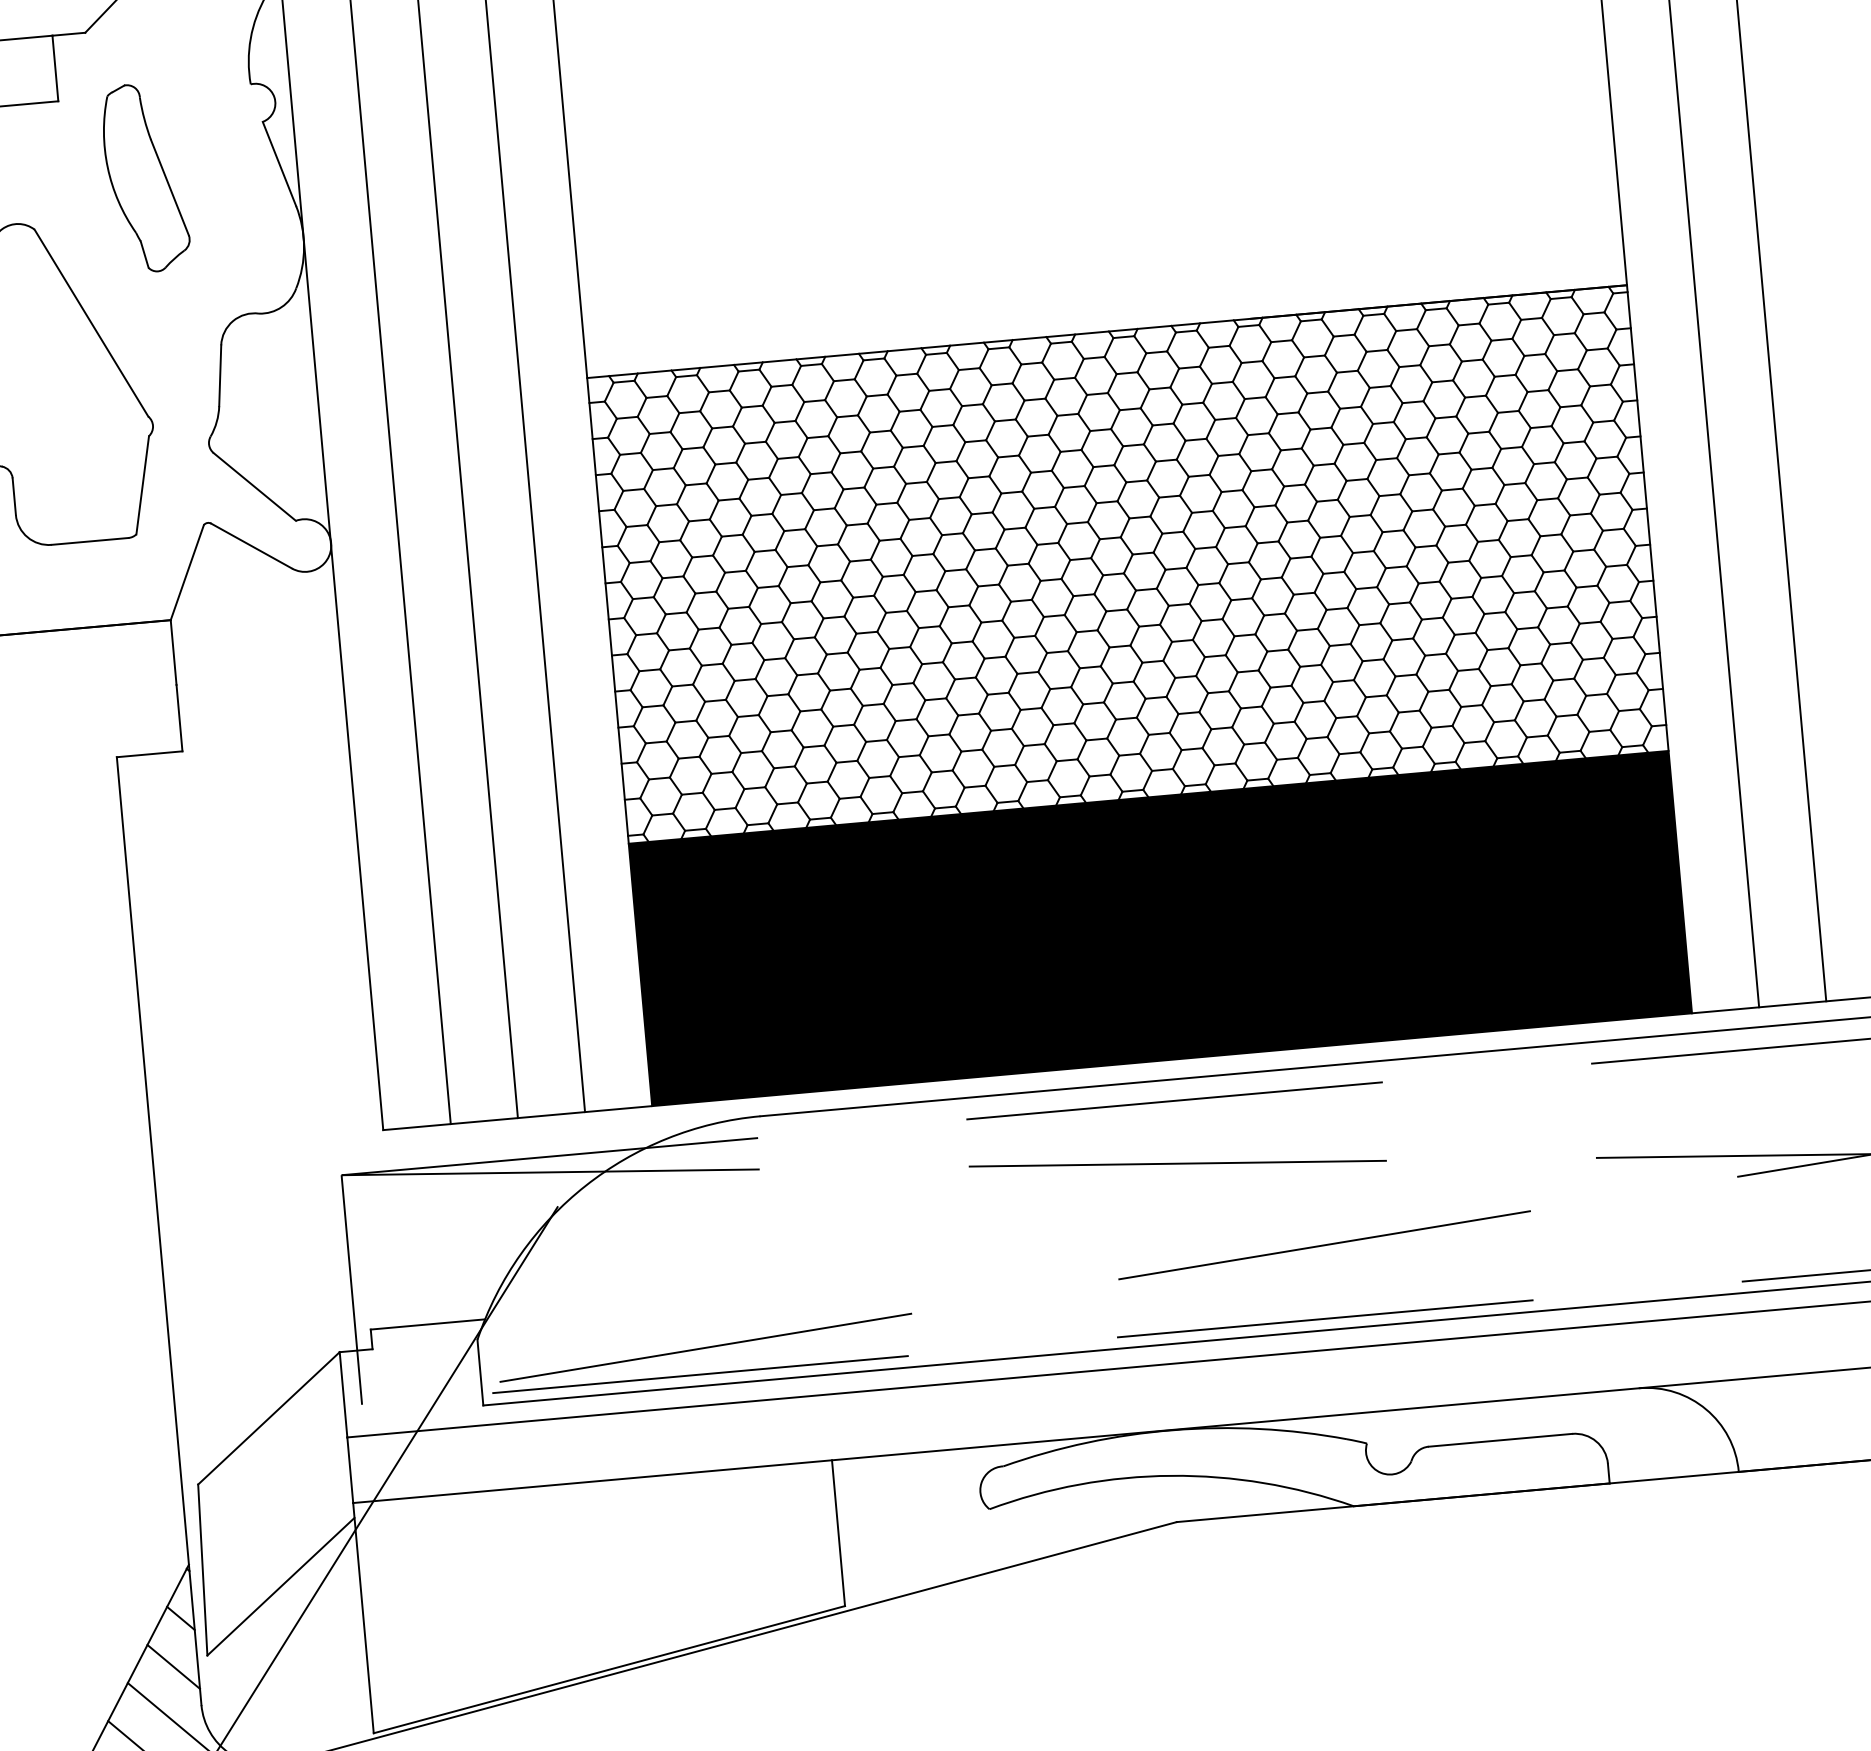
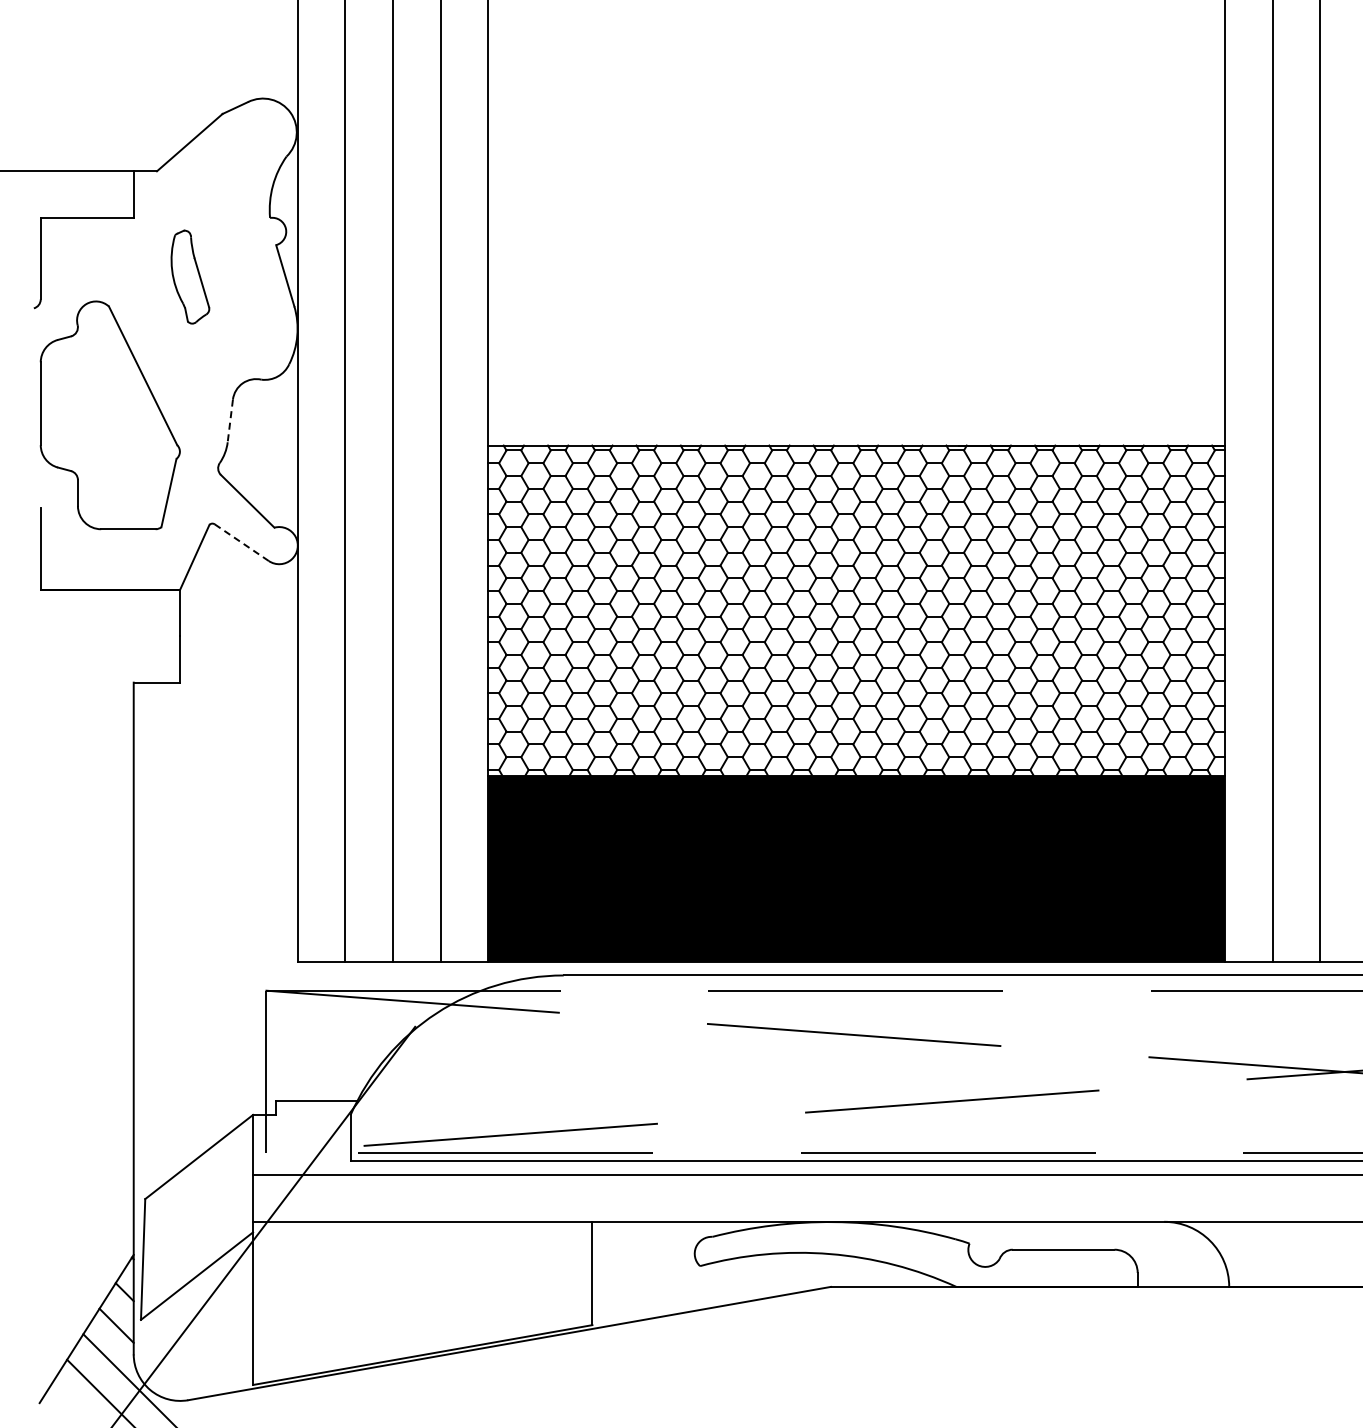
part: (145, 176) -> (190, 276), size x0.7
line: (220, 376) -> (230, 421), solid -> dashed
line: (251, 545) -> (241, 542), solid -> dashed

